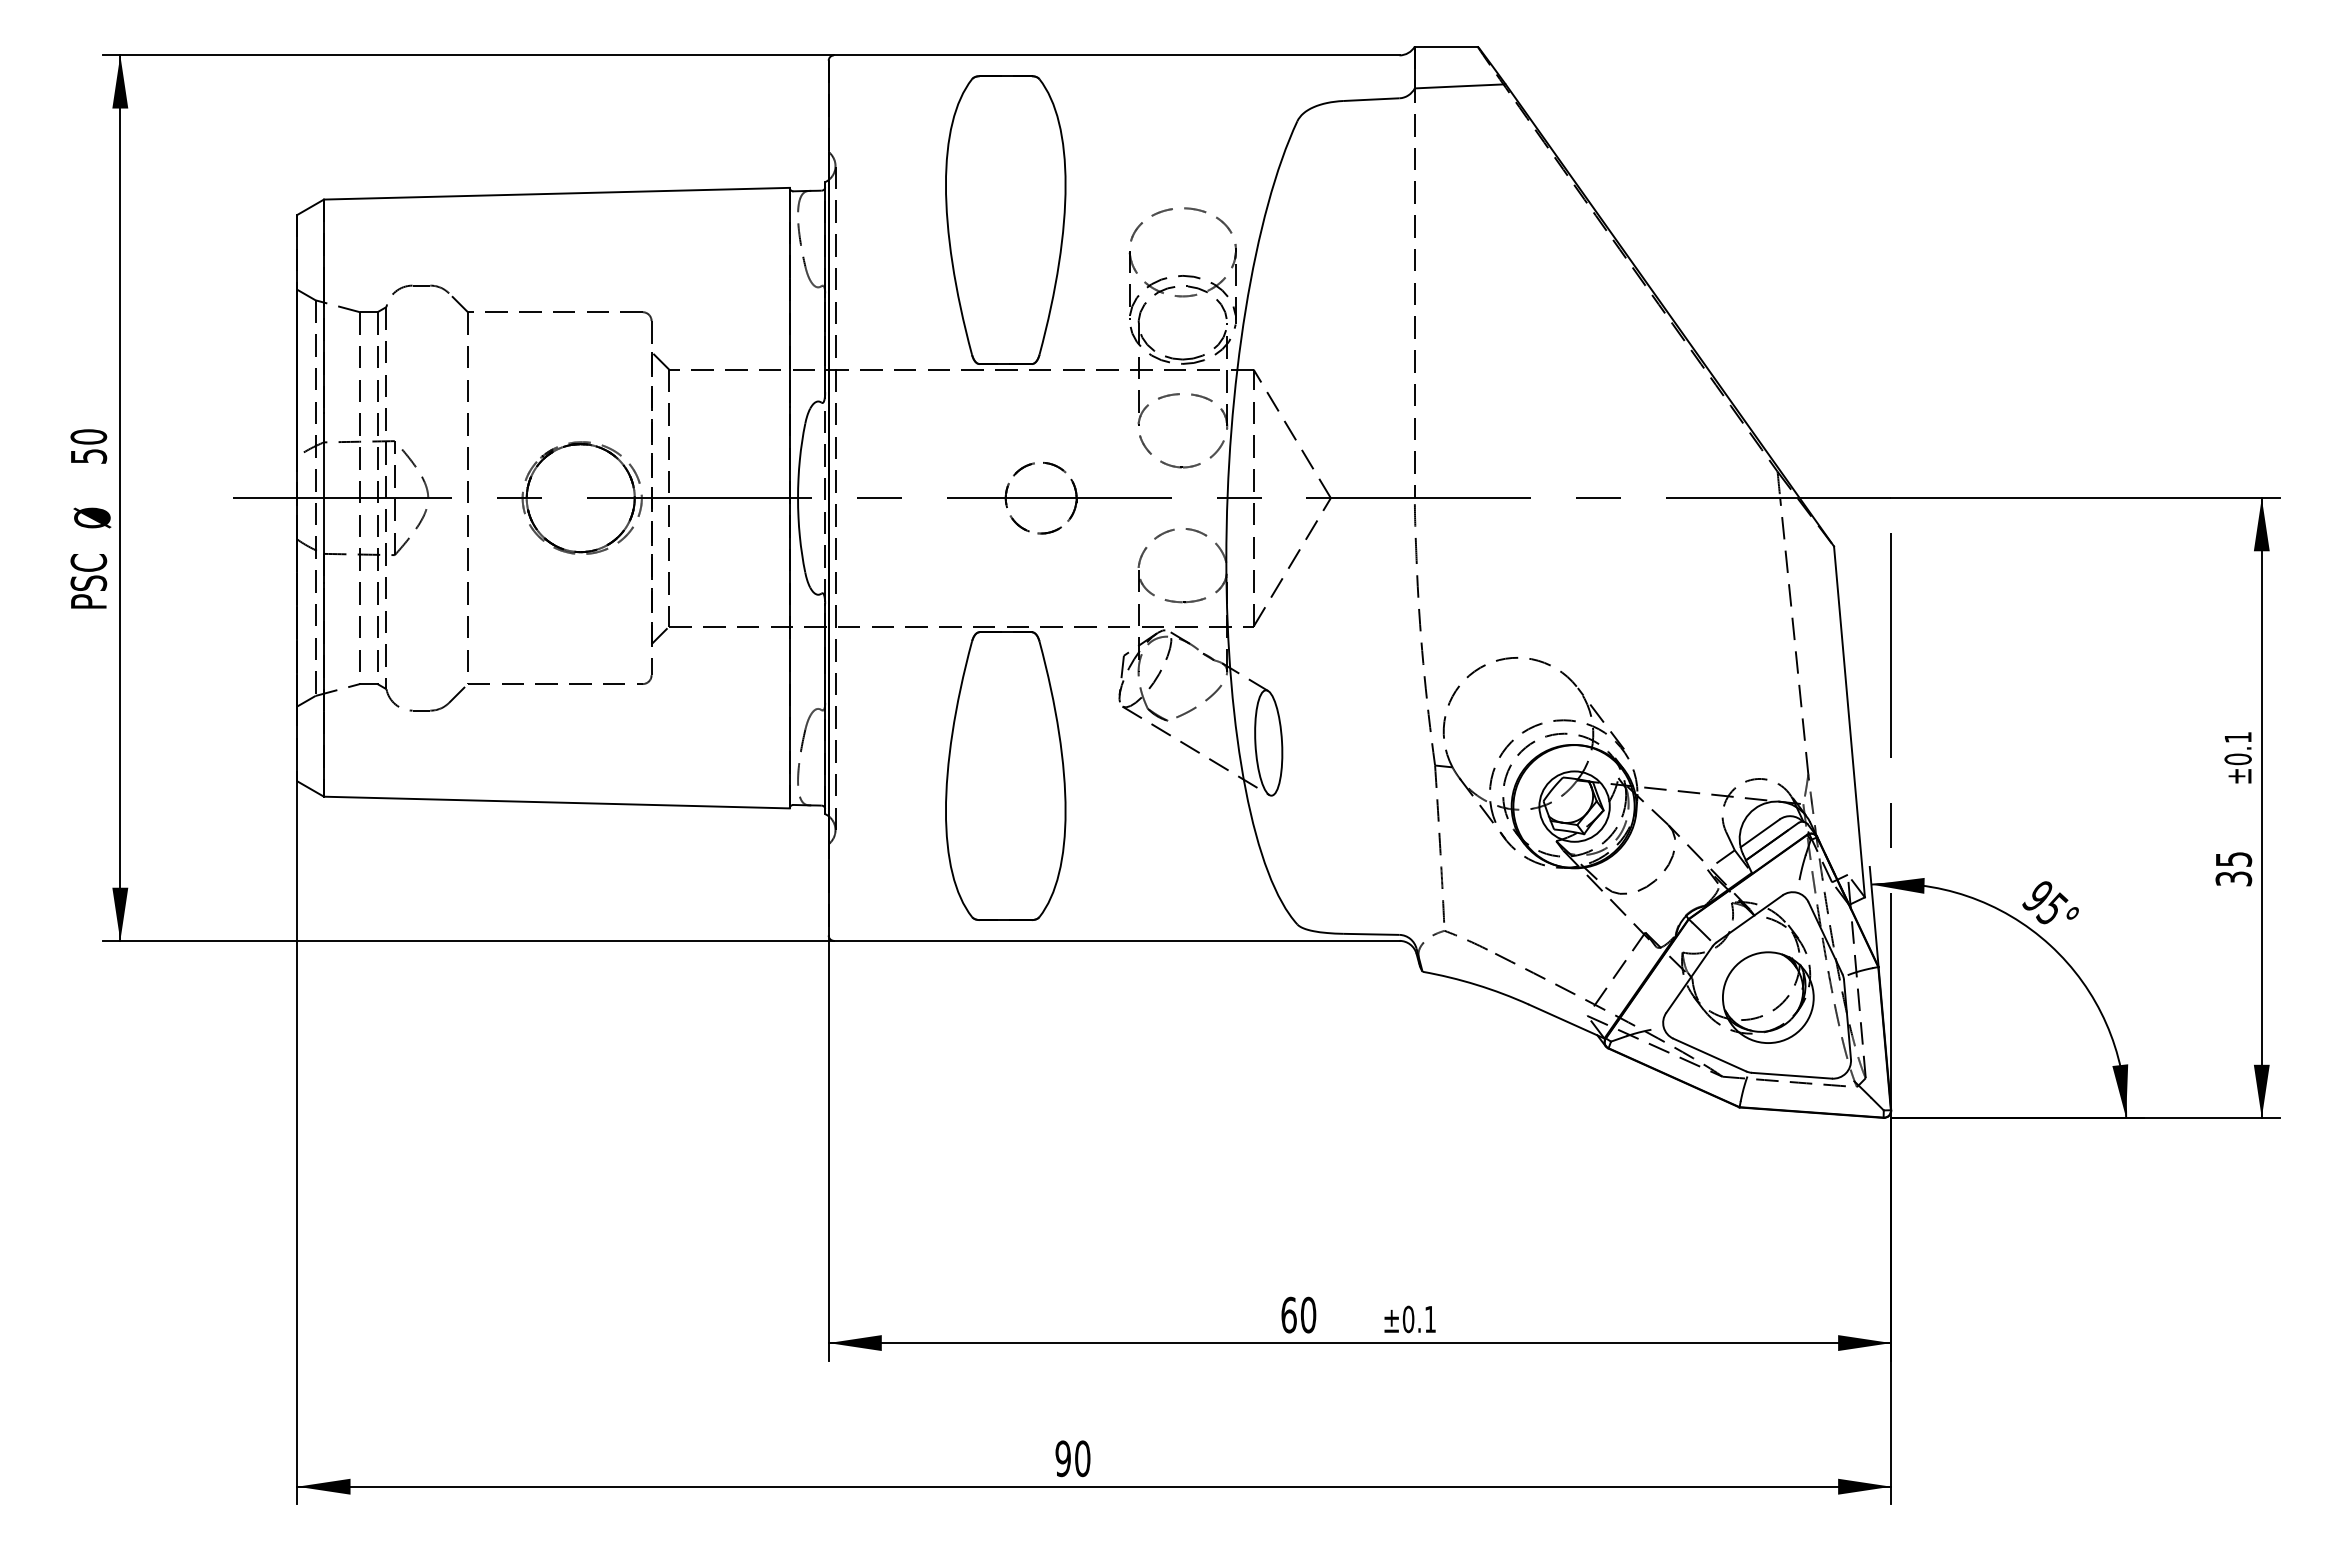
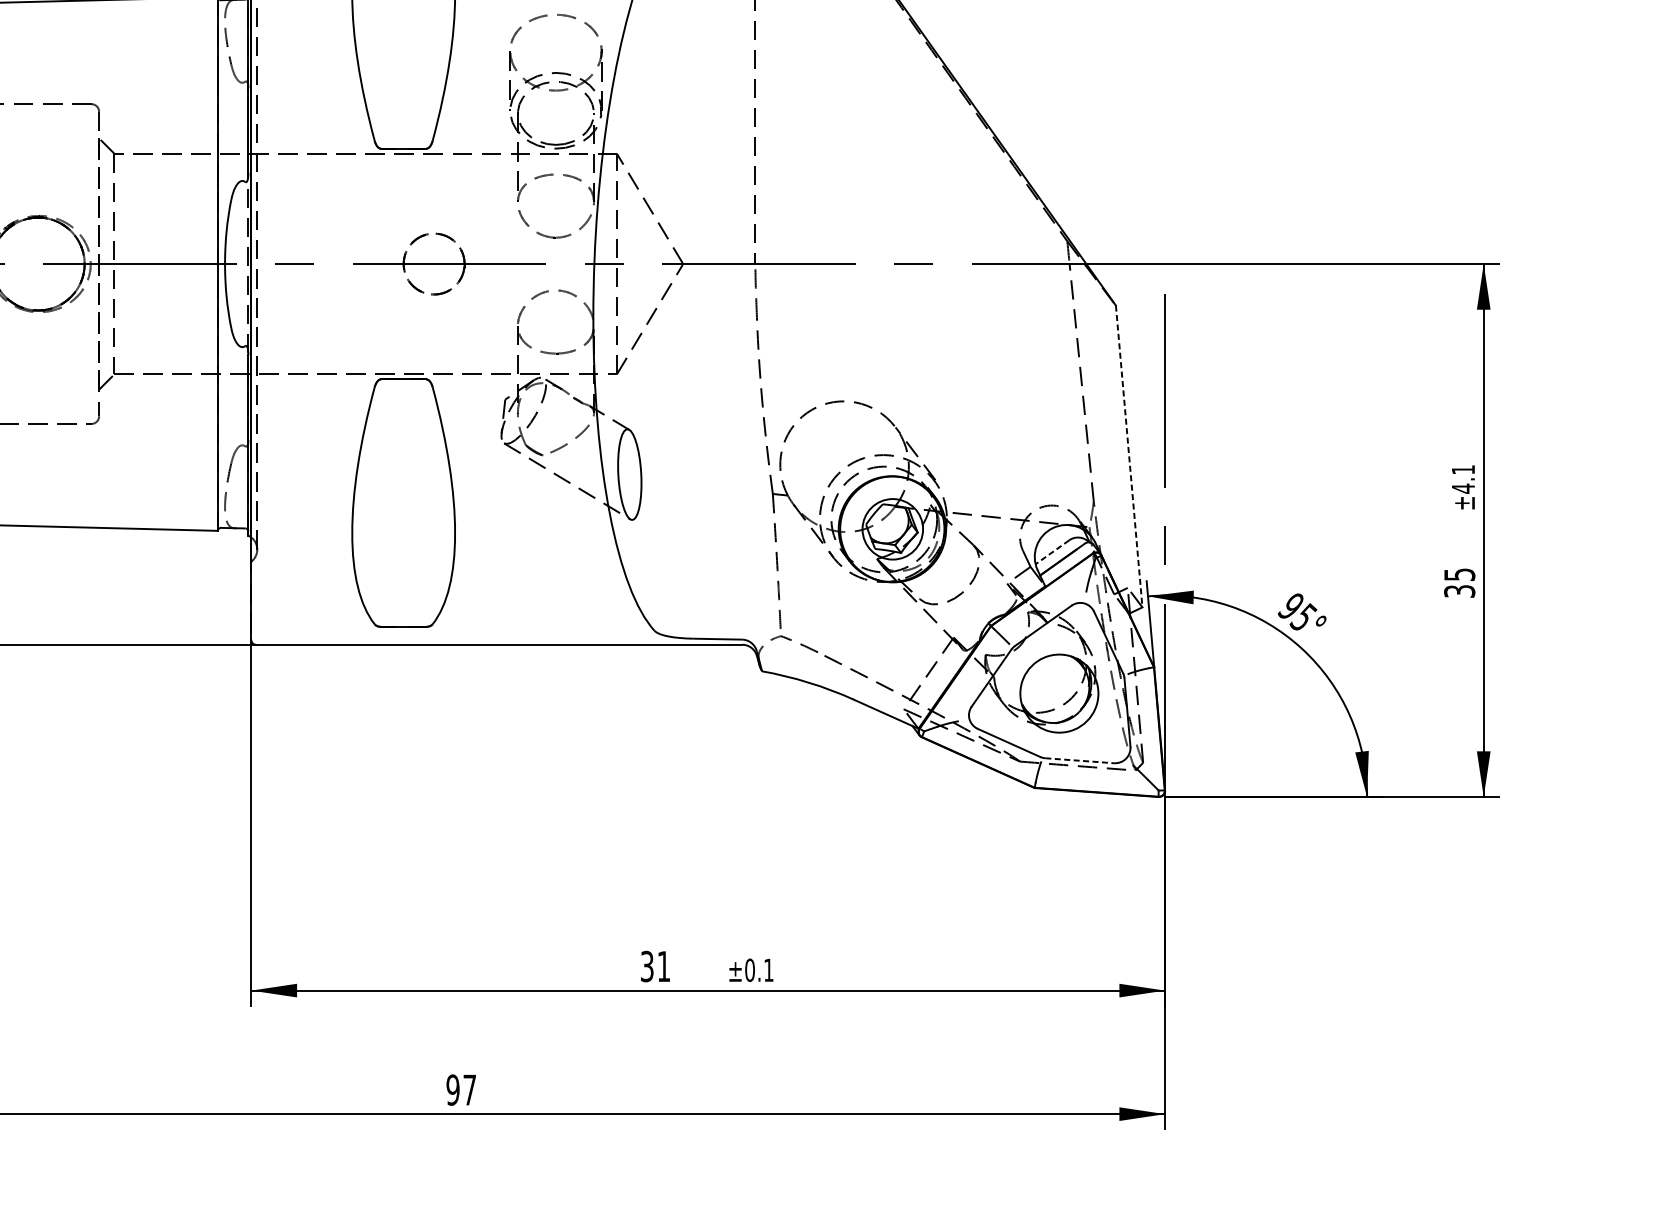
line: (1849, 722) -> (1129, 456), solid -> dashed
text: (2237, 759) -> (1462, 488), ±0.1 -> ±4.1
line: (1760, 833) -> (1052, 552), solid -> dashed
line: (1792, 1075) -> (1080, 760), solid -> dashed
text: (1298, 1314) -> (655, 966), 60 -> 31
text: (1082, 1458) -> (469, 1089), 90 -> 97

